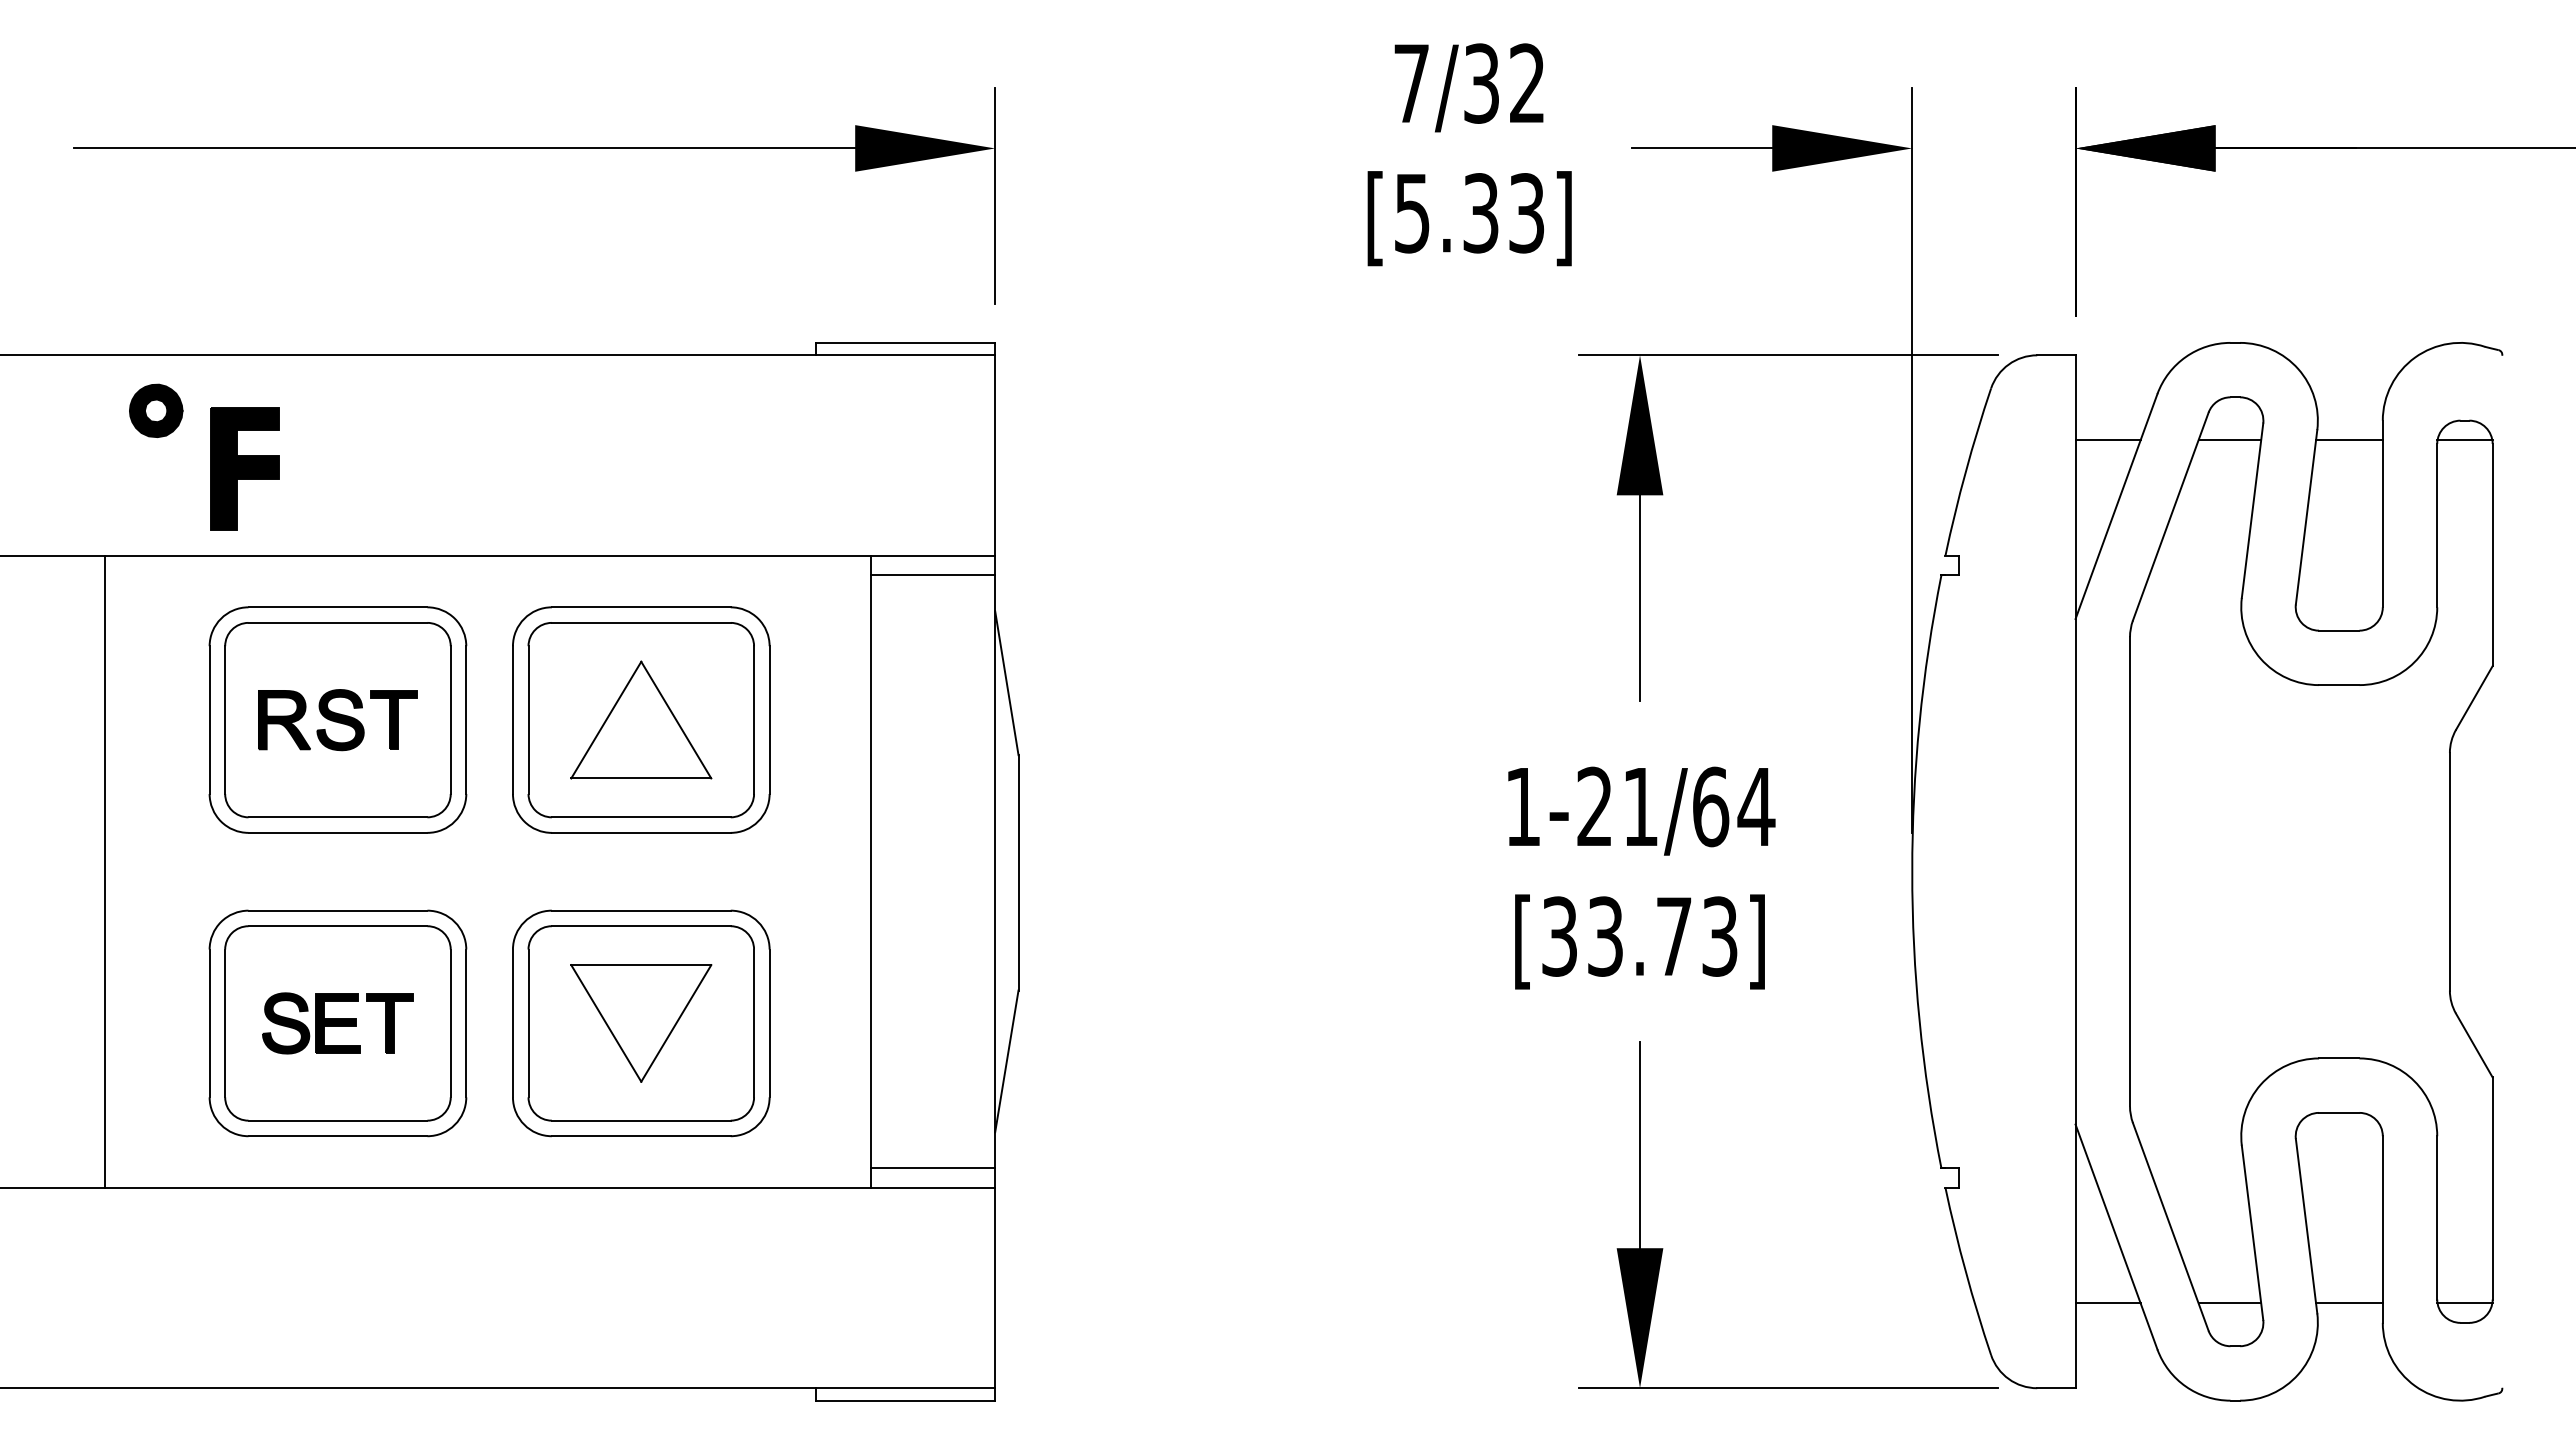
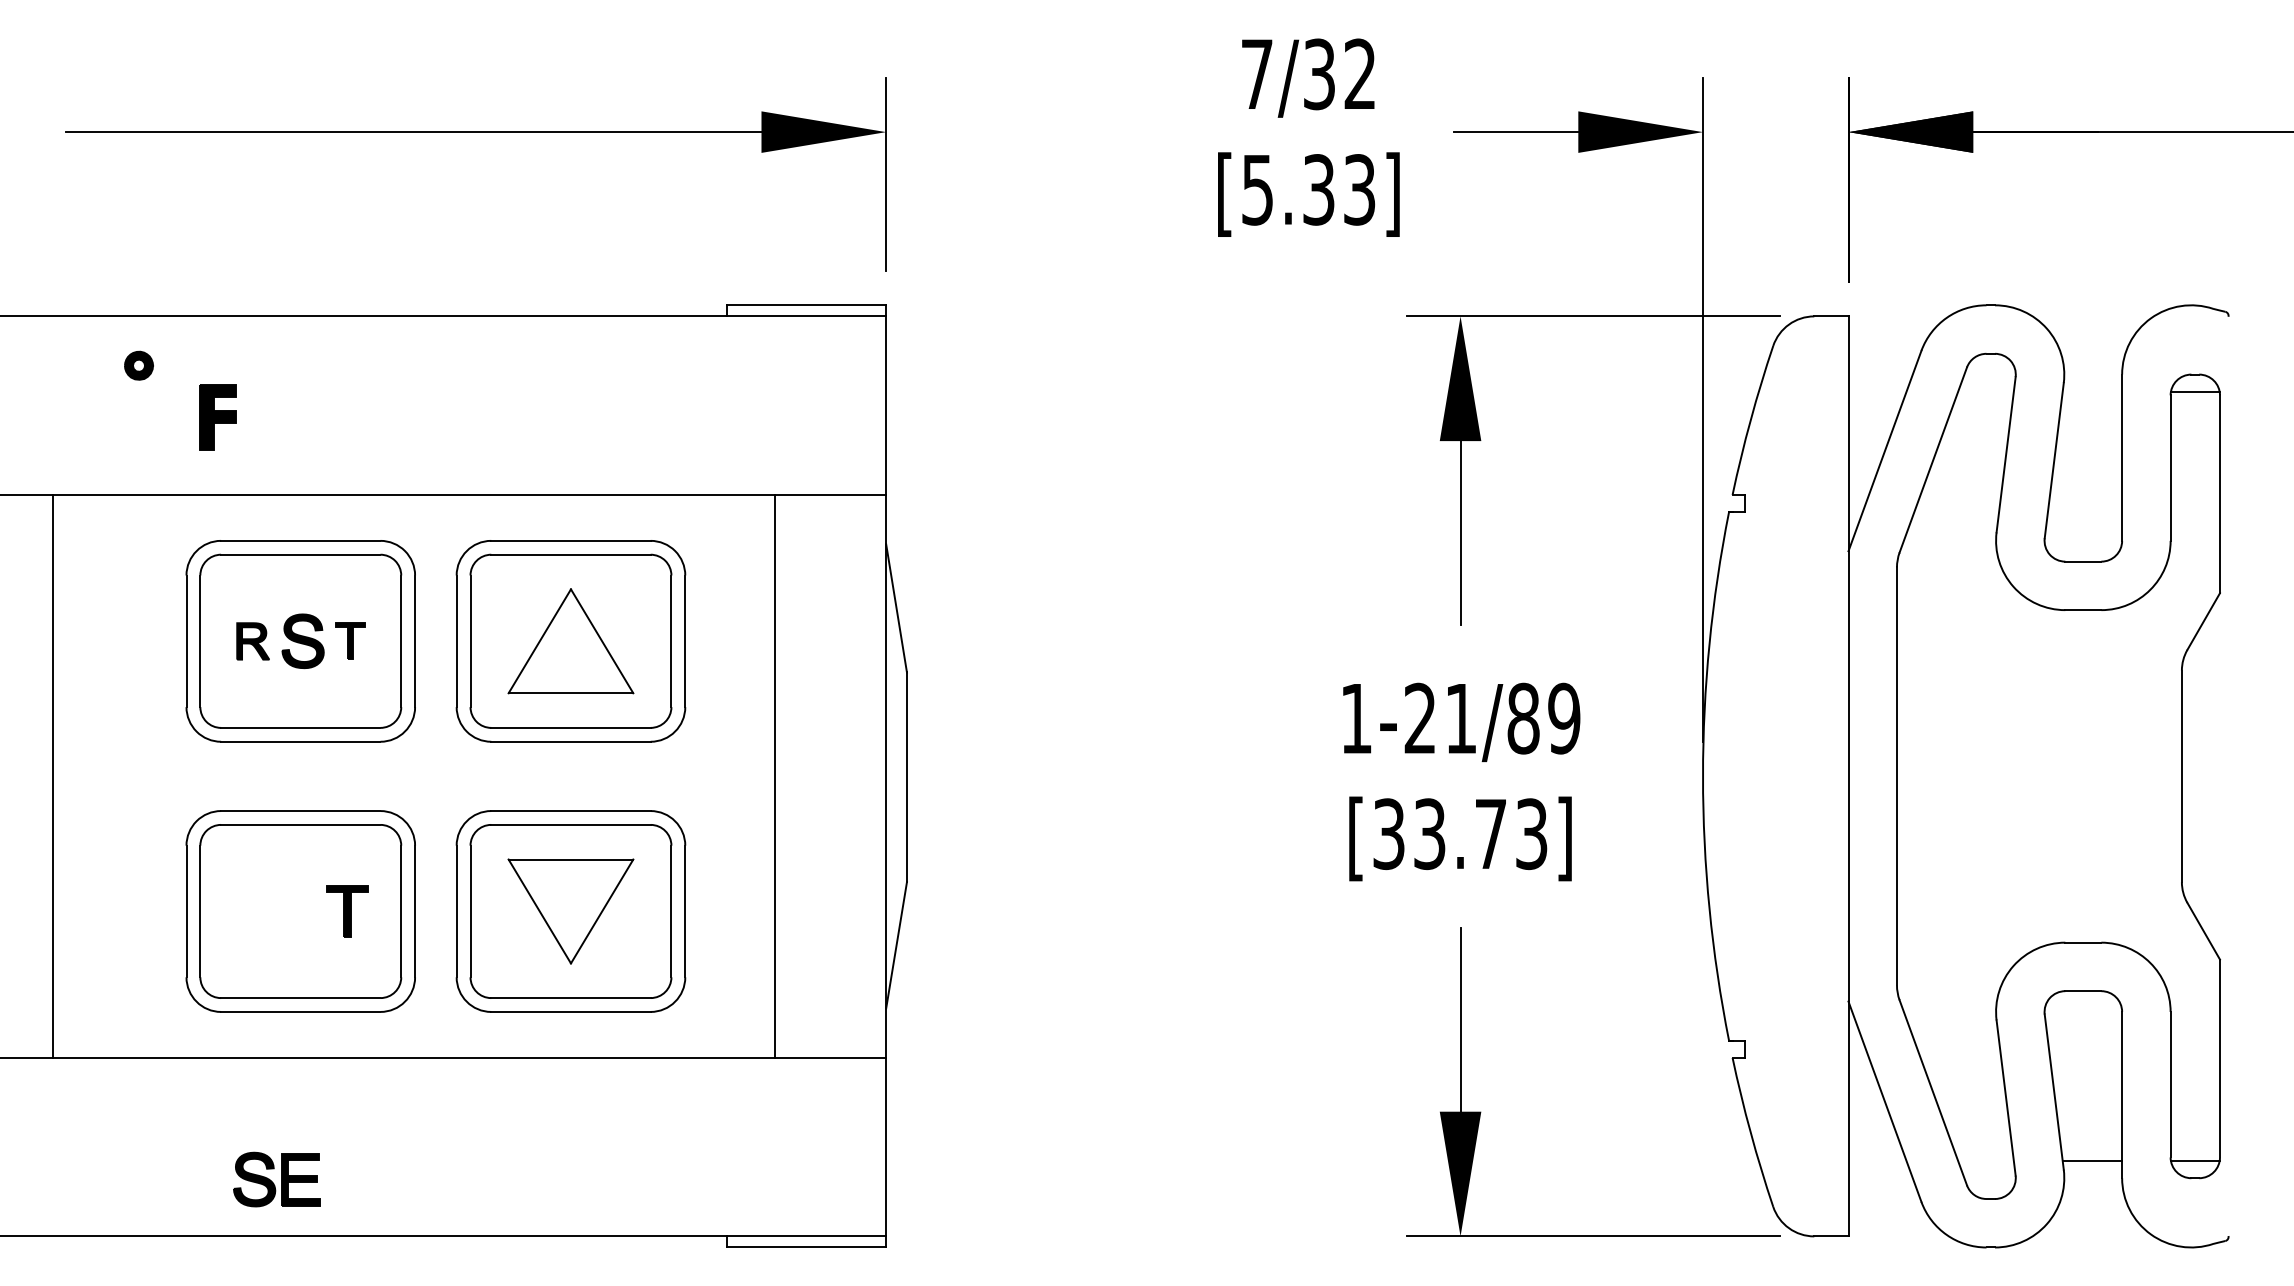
part: (156, 410) -> (139, 365), size x0.6
line: (2107, 440) -> (1876, 392), removed
line: (2229, 440) -> (1985, 392), removed
line: (2349, 440) -> (2092, 392), removed
part: (244, 468) -> (217, 417), size x0.6
line: (932, 575) -> (830, 512), removed
part: (393, 719) -> (350, 640), size x0.7
part: (284, 720) -> (253, 641), size x0.7
text: (1734, 806) -> (1544, 718), 1-21/64 -> 1-21/89
line: (104, 871) -> (52, 776), moved
part: (311, 1023) -> (277, 1179), moved
line: (932, 1168) -> (830, 1040), removed
line: (2107, 1303) -> (1876, 1160), removed
line: (2229, 1303) -> (1985, 1160), removed

